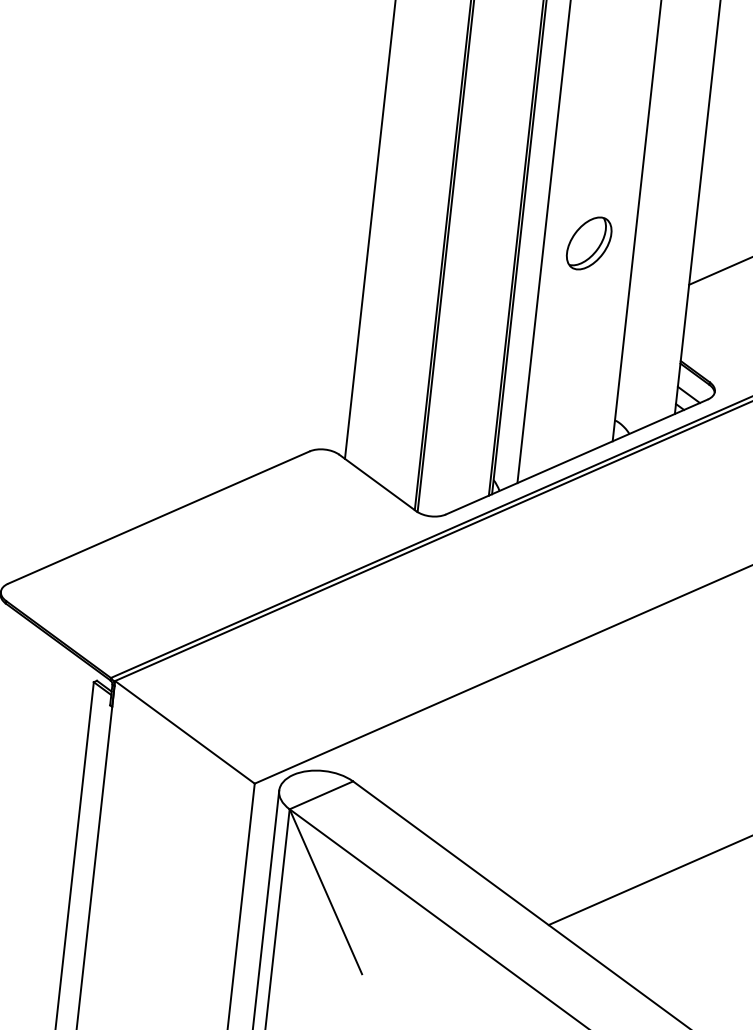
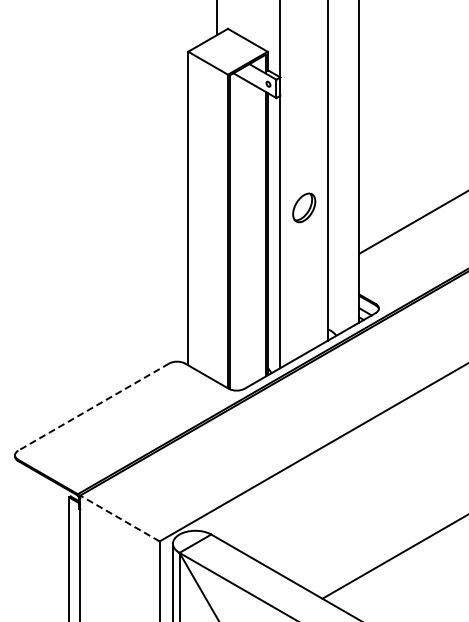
part: (589, 242) -> (304, 207), moved
line: (158, 518) -> (93, 407), solid -> dashed
line: (184, 732) -> (119, 518), solid -> dashed

